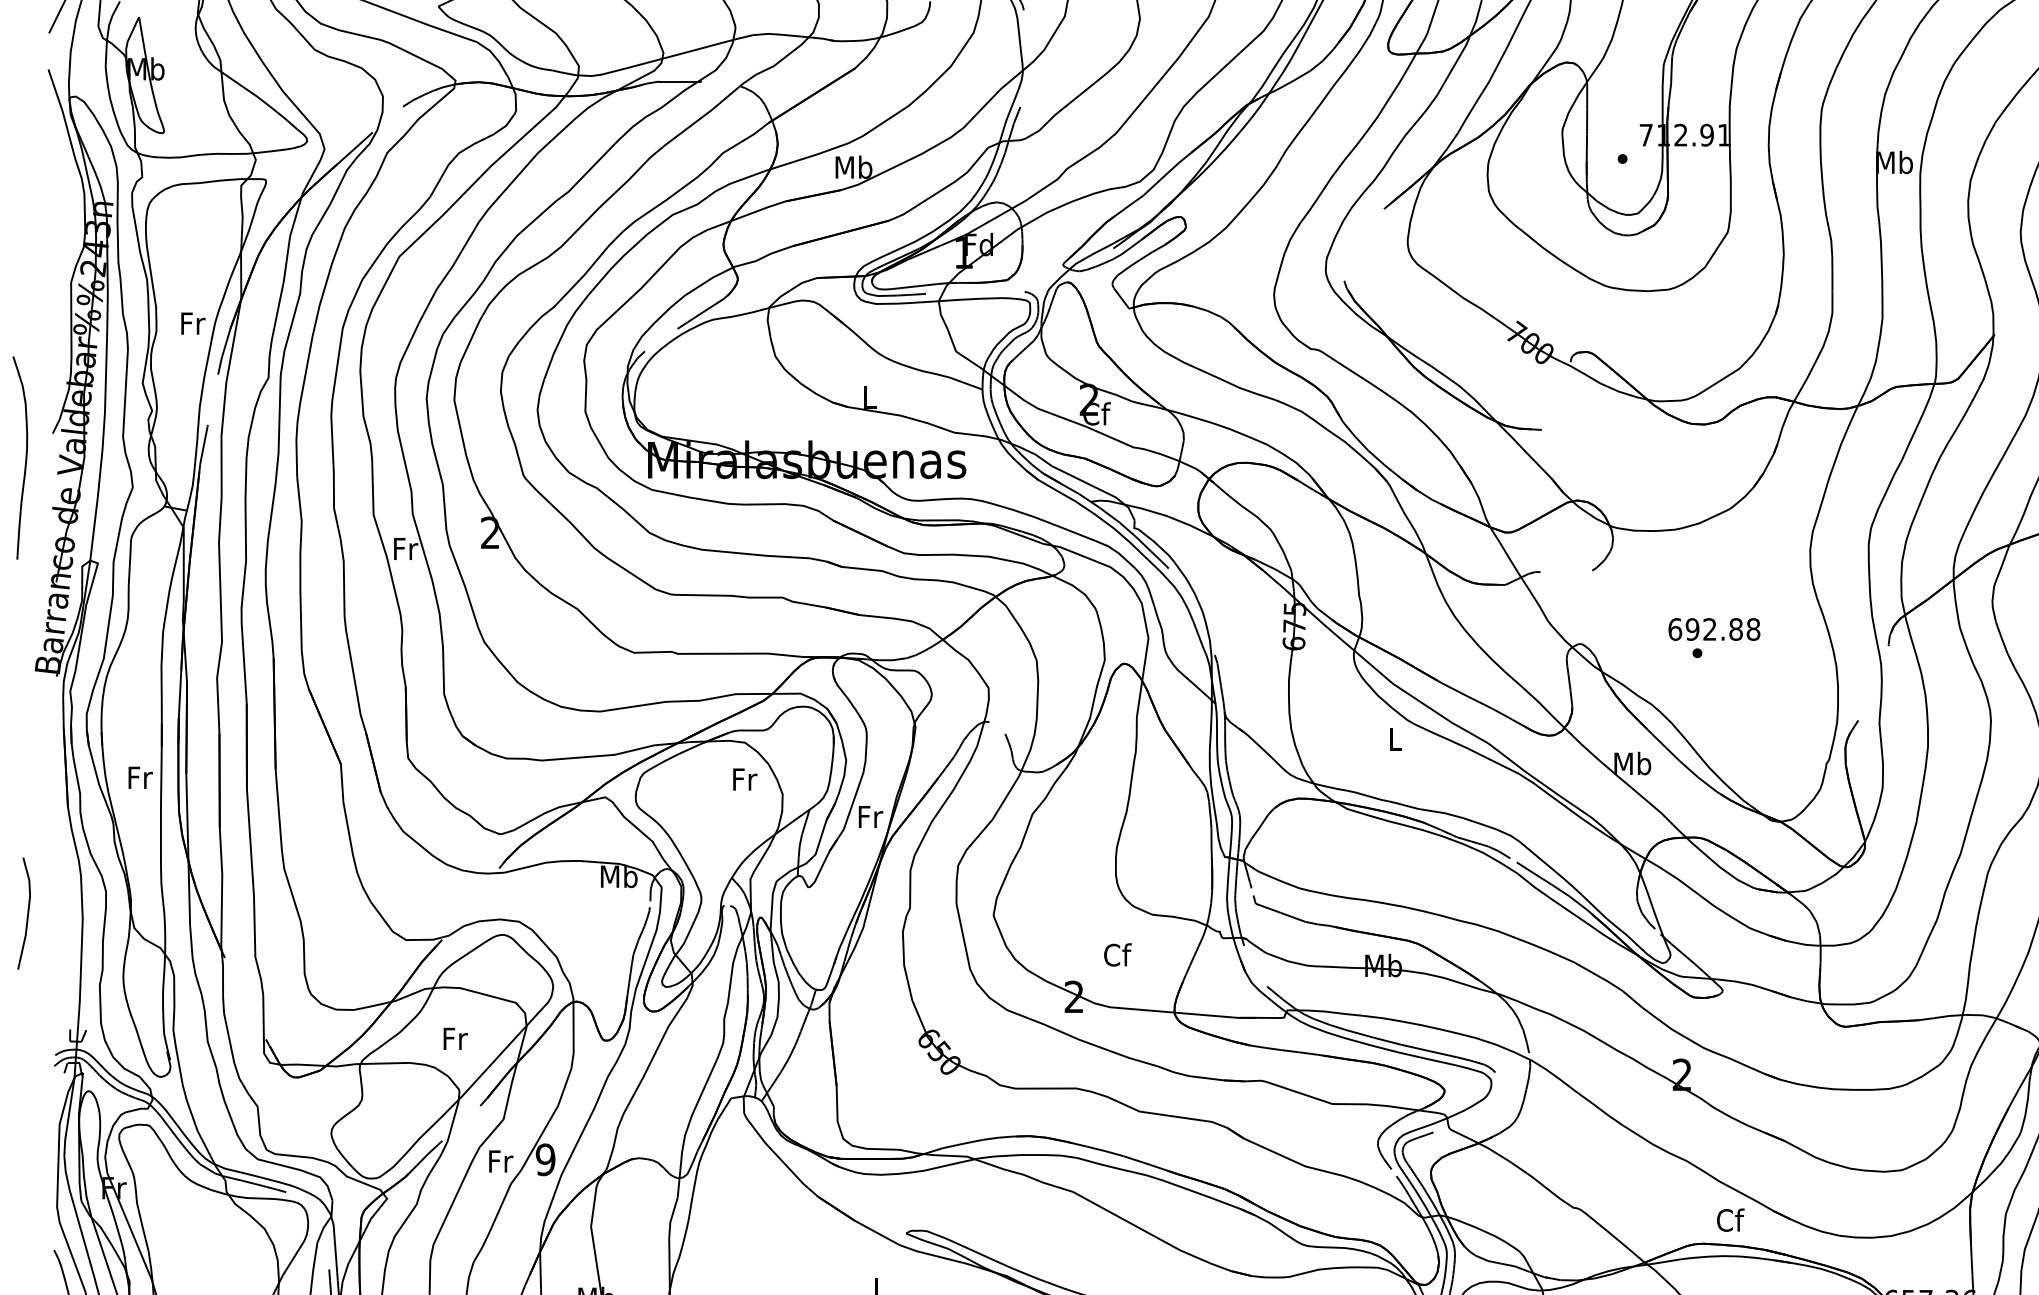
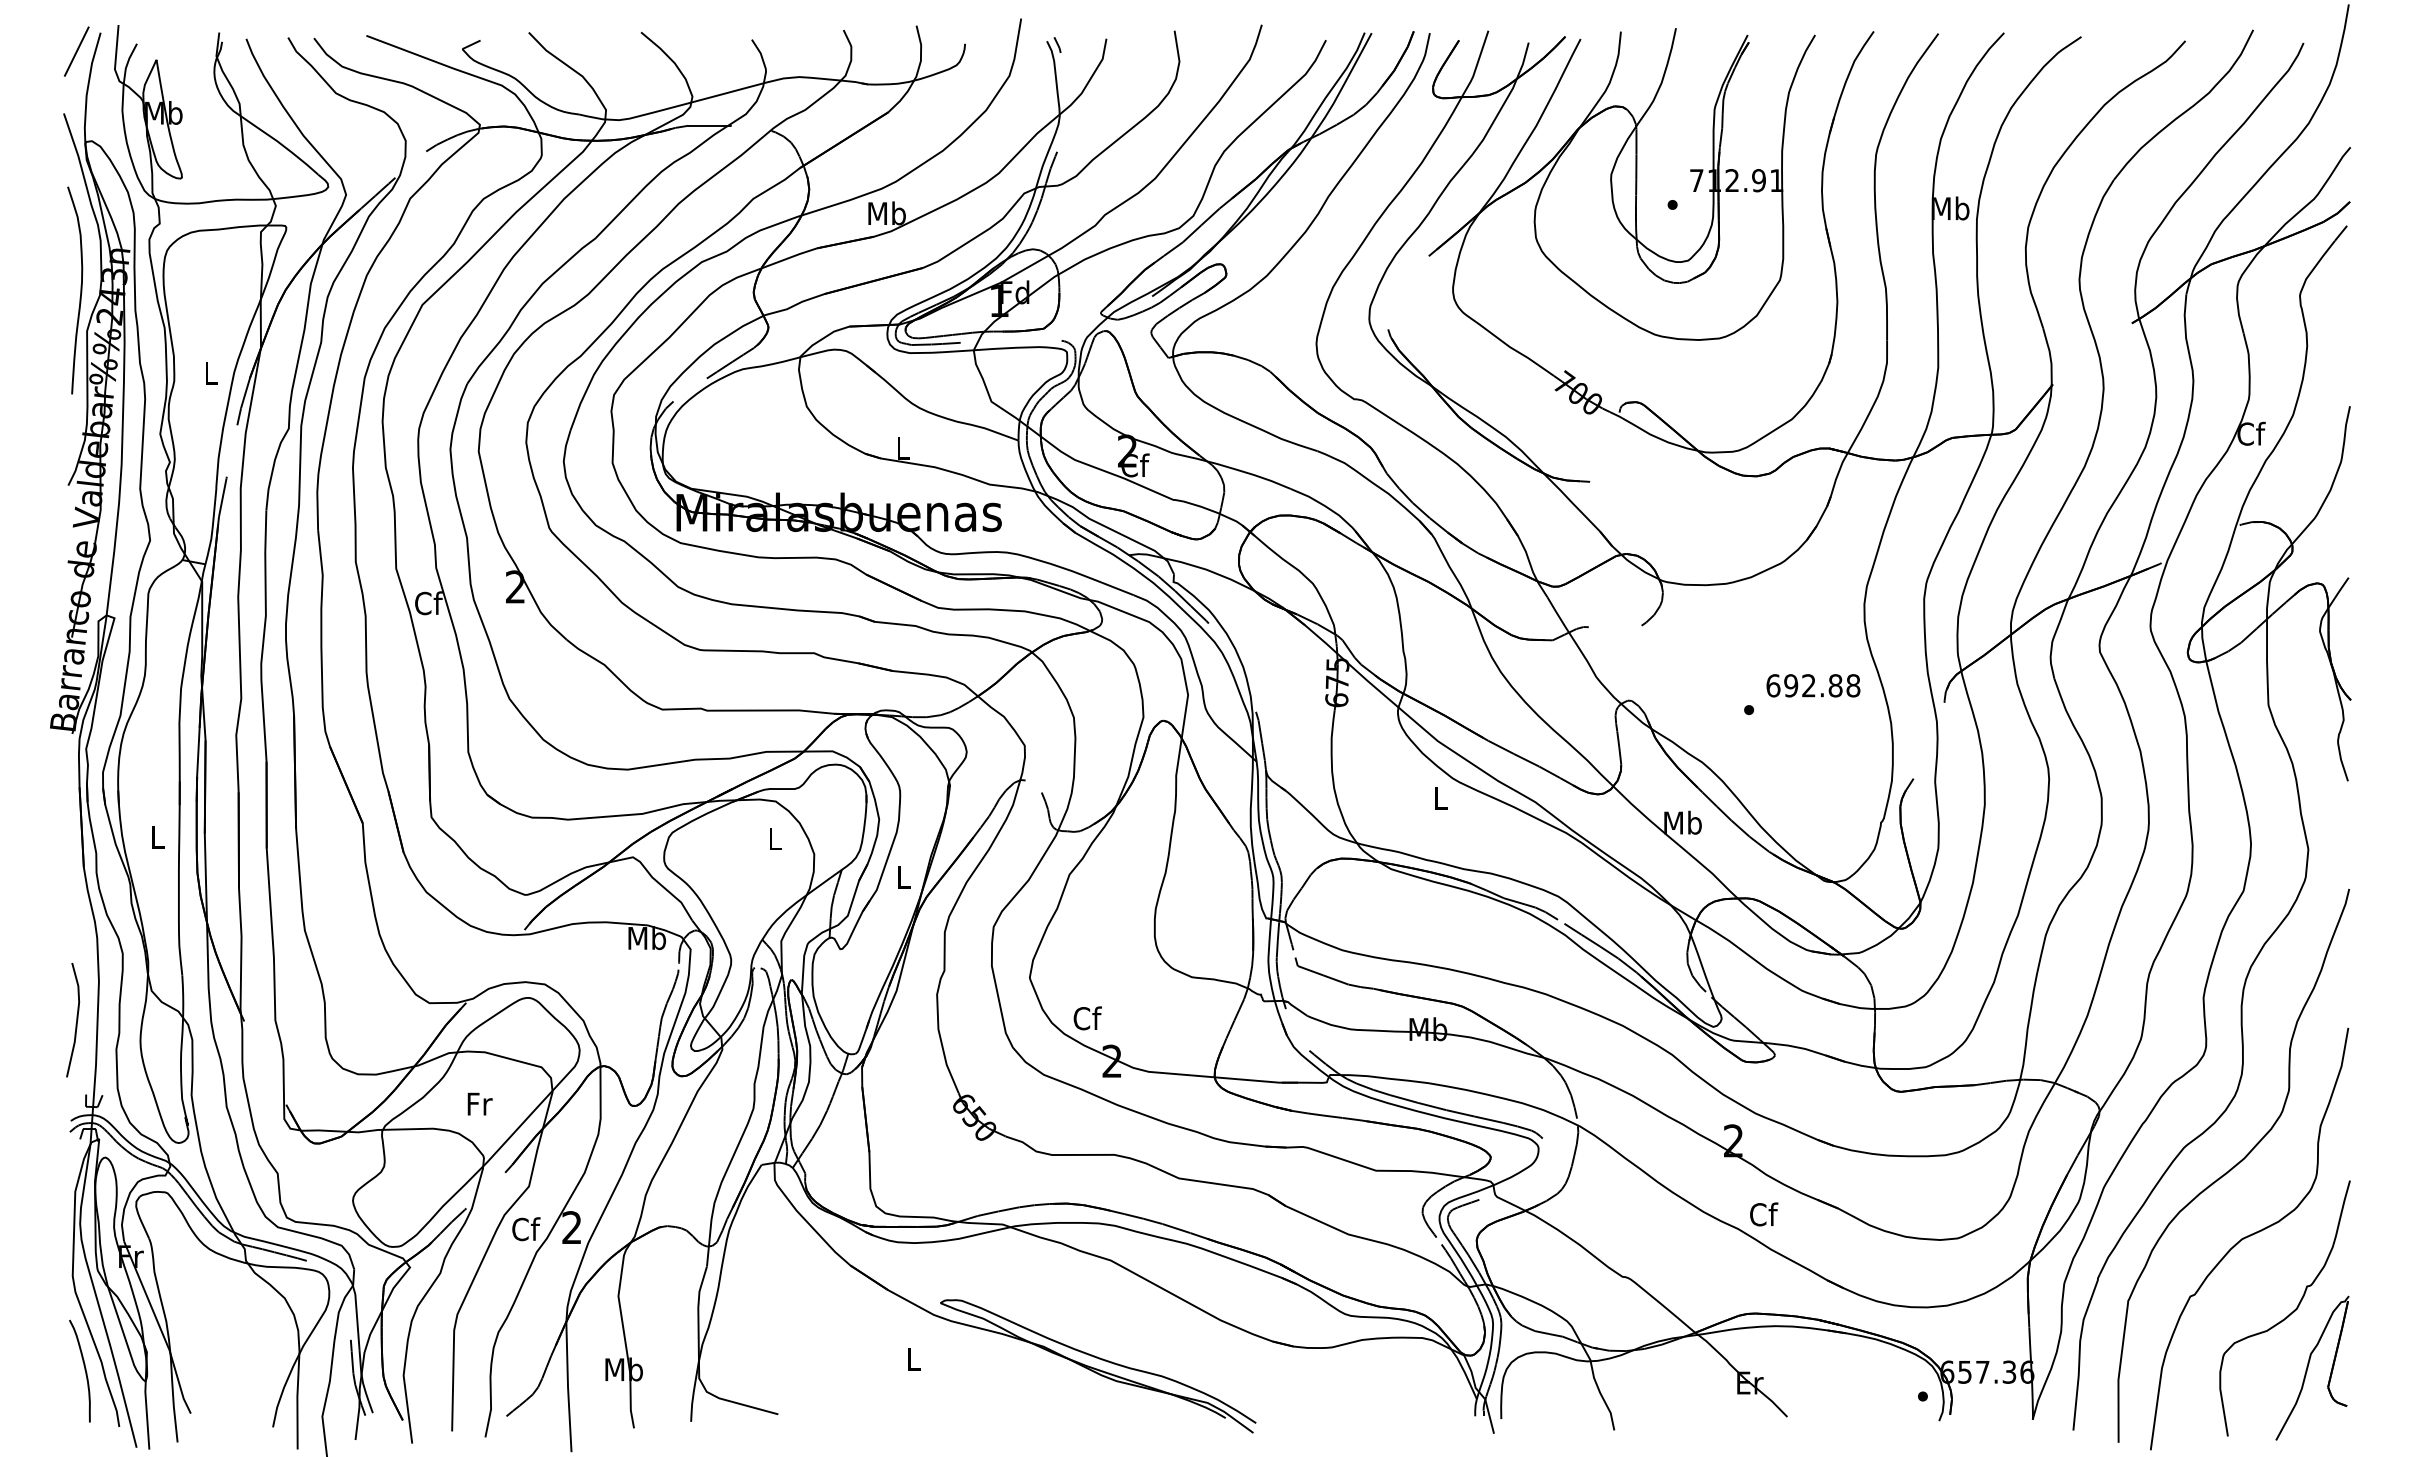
text: (192, 322) -> (211, 372), Fr -> L
curve: (25, 457) -> (80, 290), moved
text: (405, 548) -> (428, 603), Fr -> Cf
text: (1714, 629) -> (1813, 685), moved
text: (140, 777) -> (157, 837), Fr -> L
text: (744, 778) -> (775, 838), Fr -> L
text: (870, 817) -> (904, 877), Fr -> L
line: (27, 912) -> (76, 1019), moved
text: (1117, 955) -> (1087, 1018), moved
text: (545, 1159) -> (571, 1227), 9 -> 2
text: (501, 1161) -> (526, 1229), Fr -> Cf
text: (1731, 1220) -> (1764, 1214), moved

